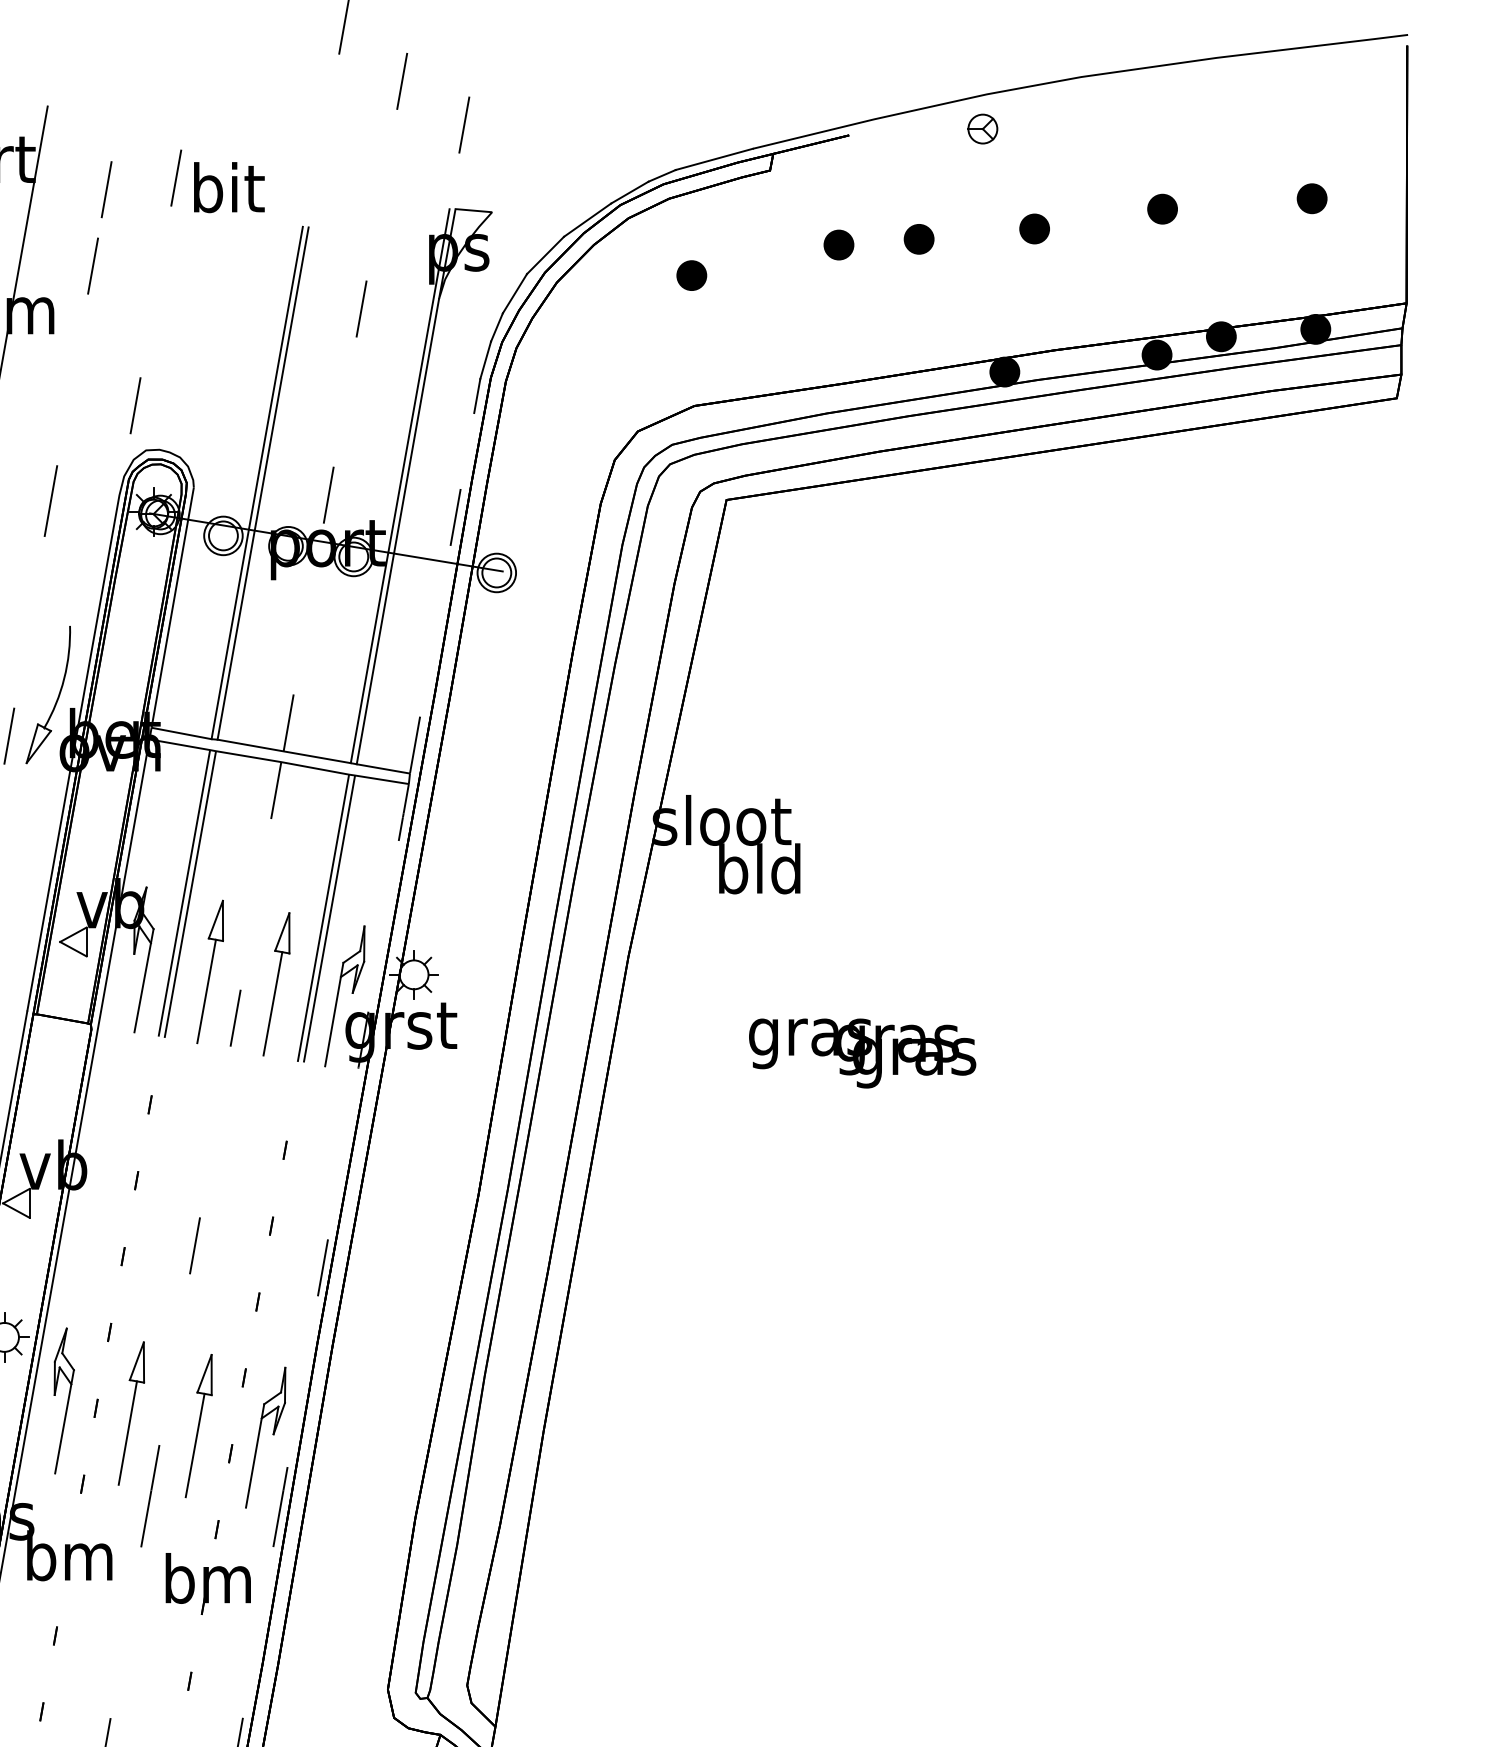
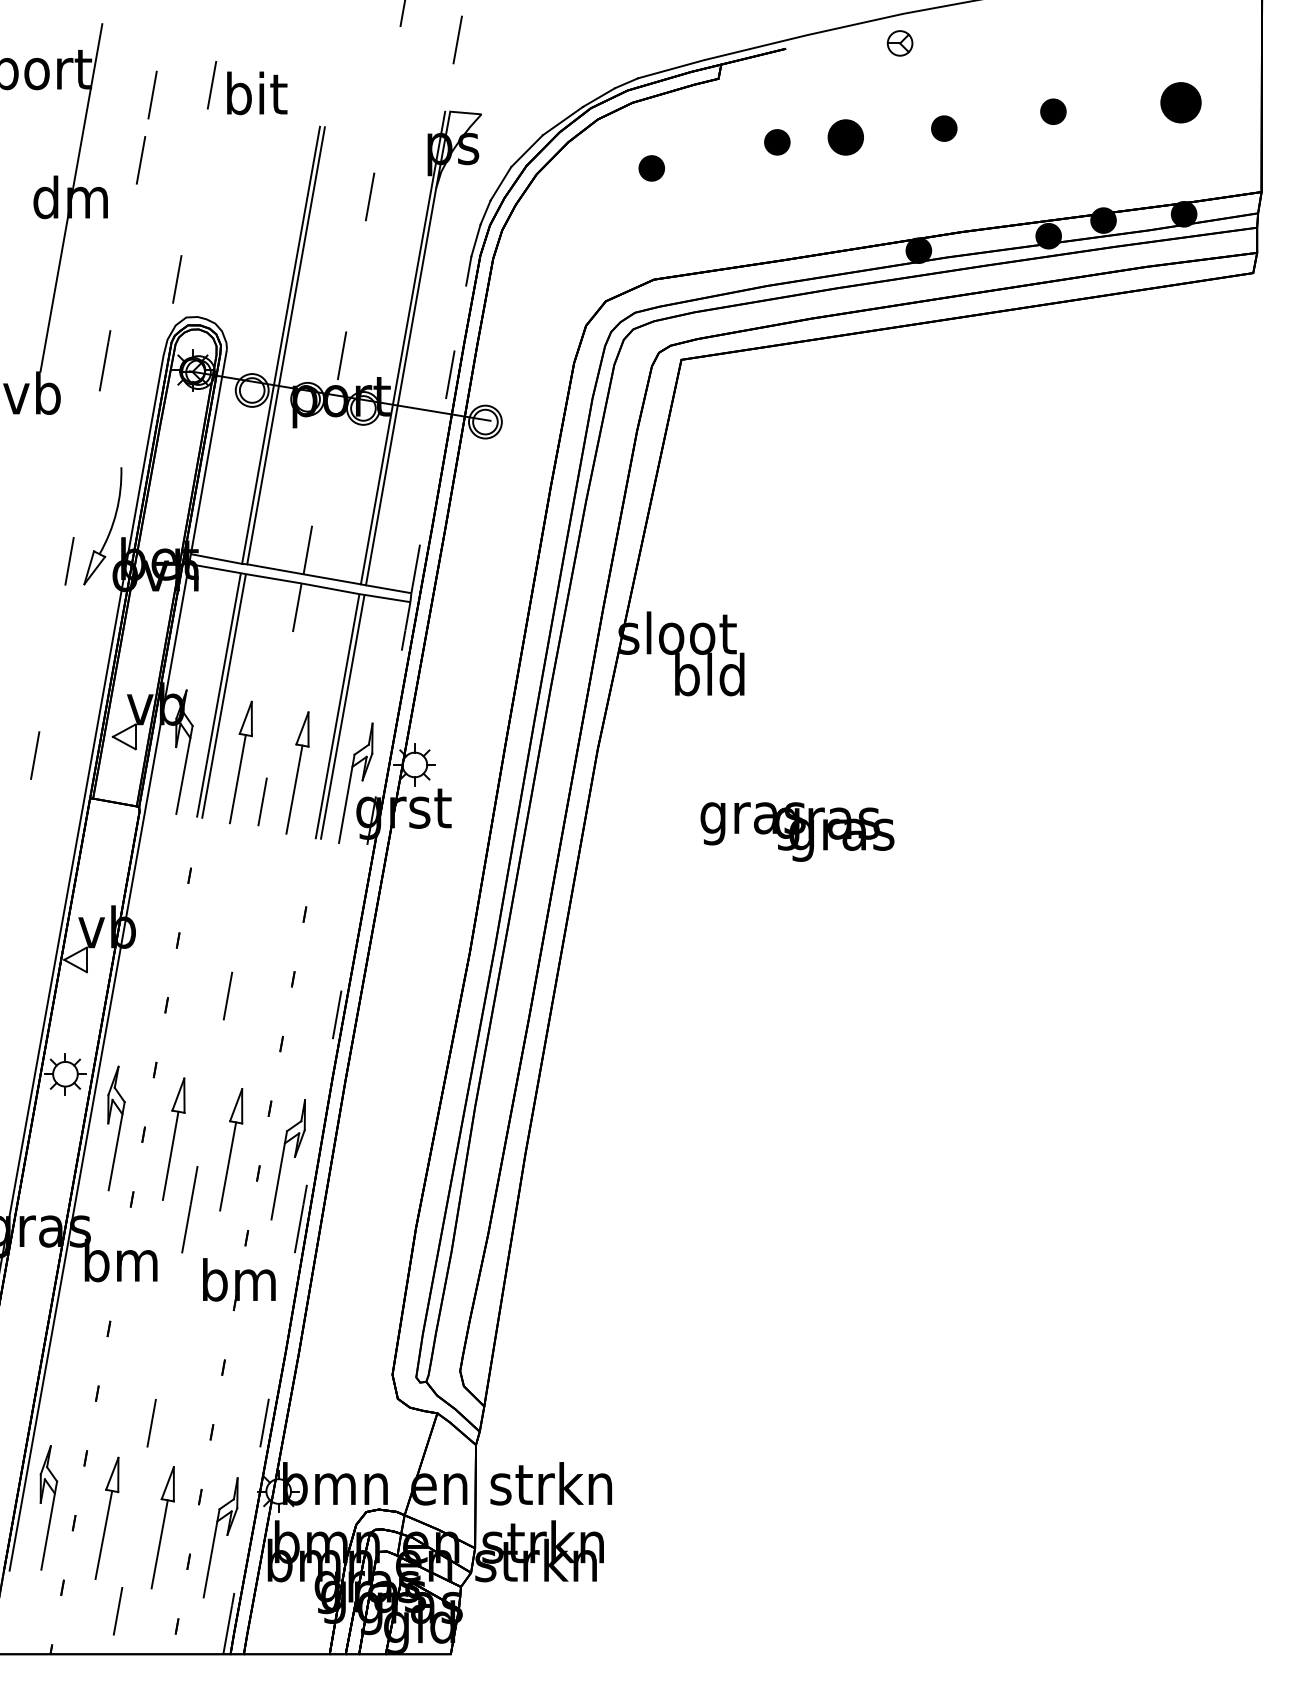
part: (1311, 198) -> (1180, 102), size x1.6
part: (918, 239) -> (845, 137), size x1.4

